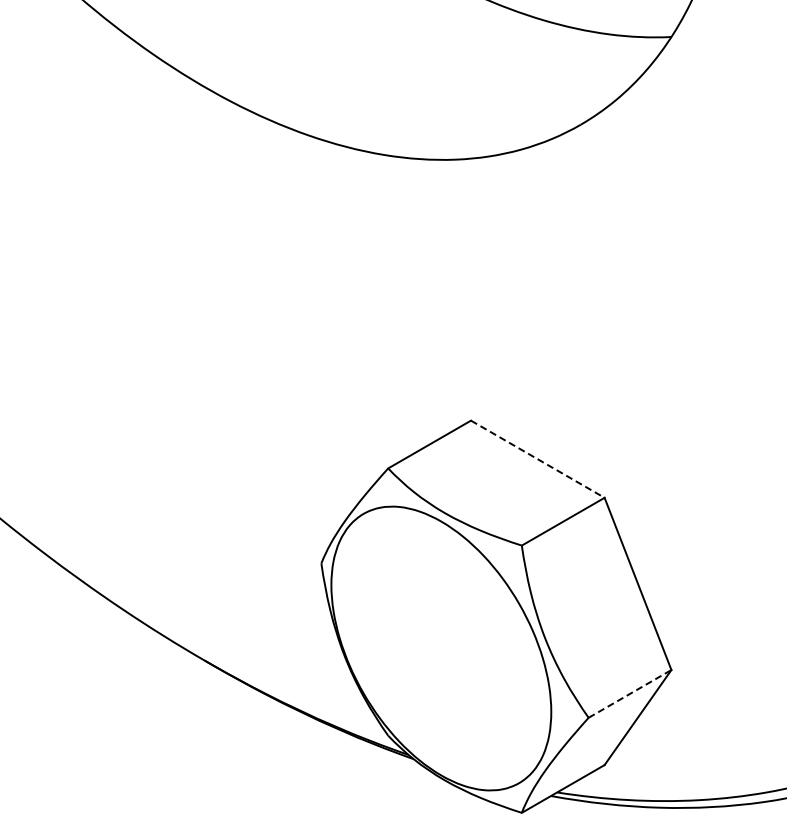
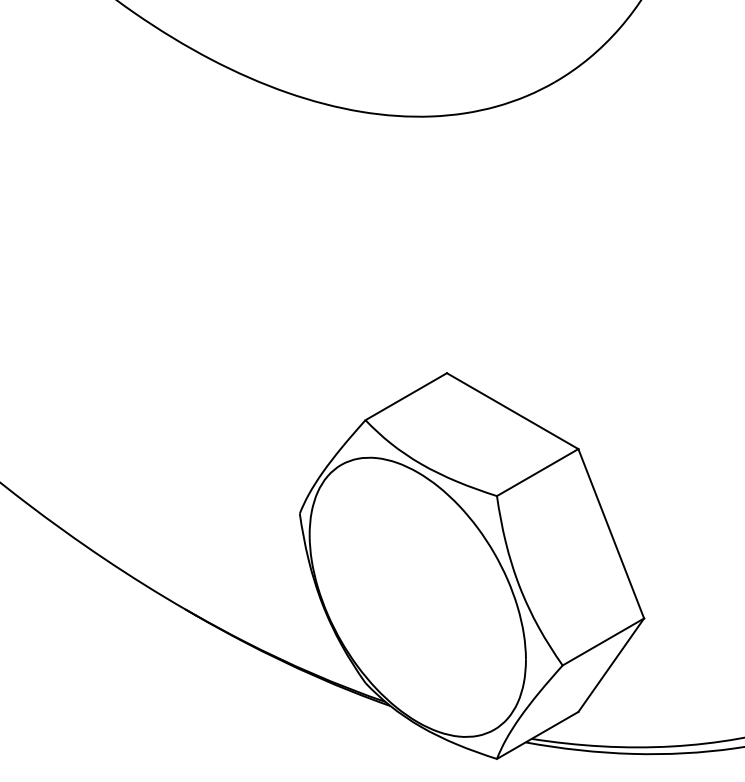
line: (538, 459) -> (513, 411), dashed -> solid
line: (630, 693) -> (603, 641), dashed -> solid

